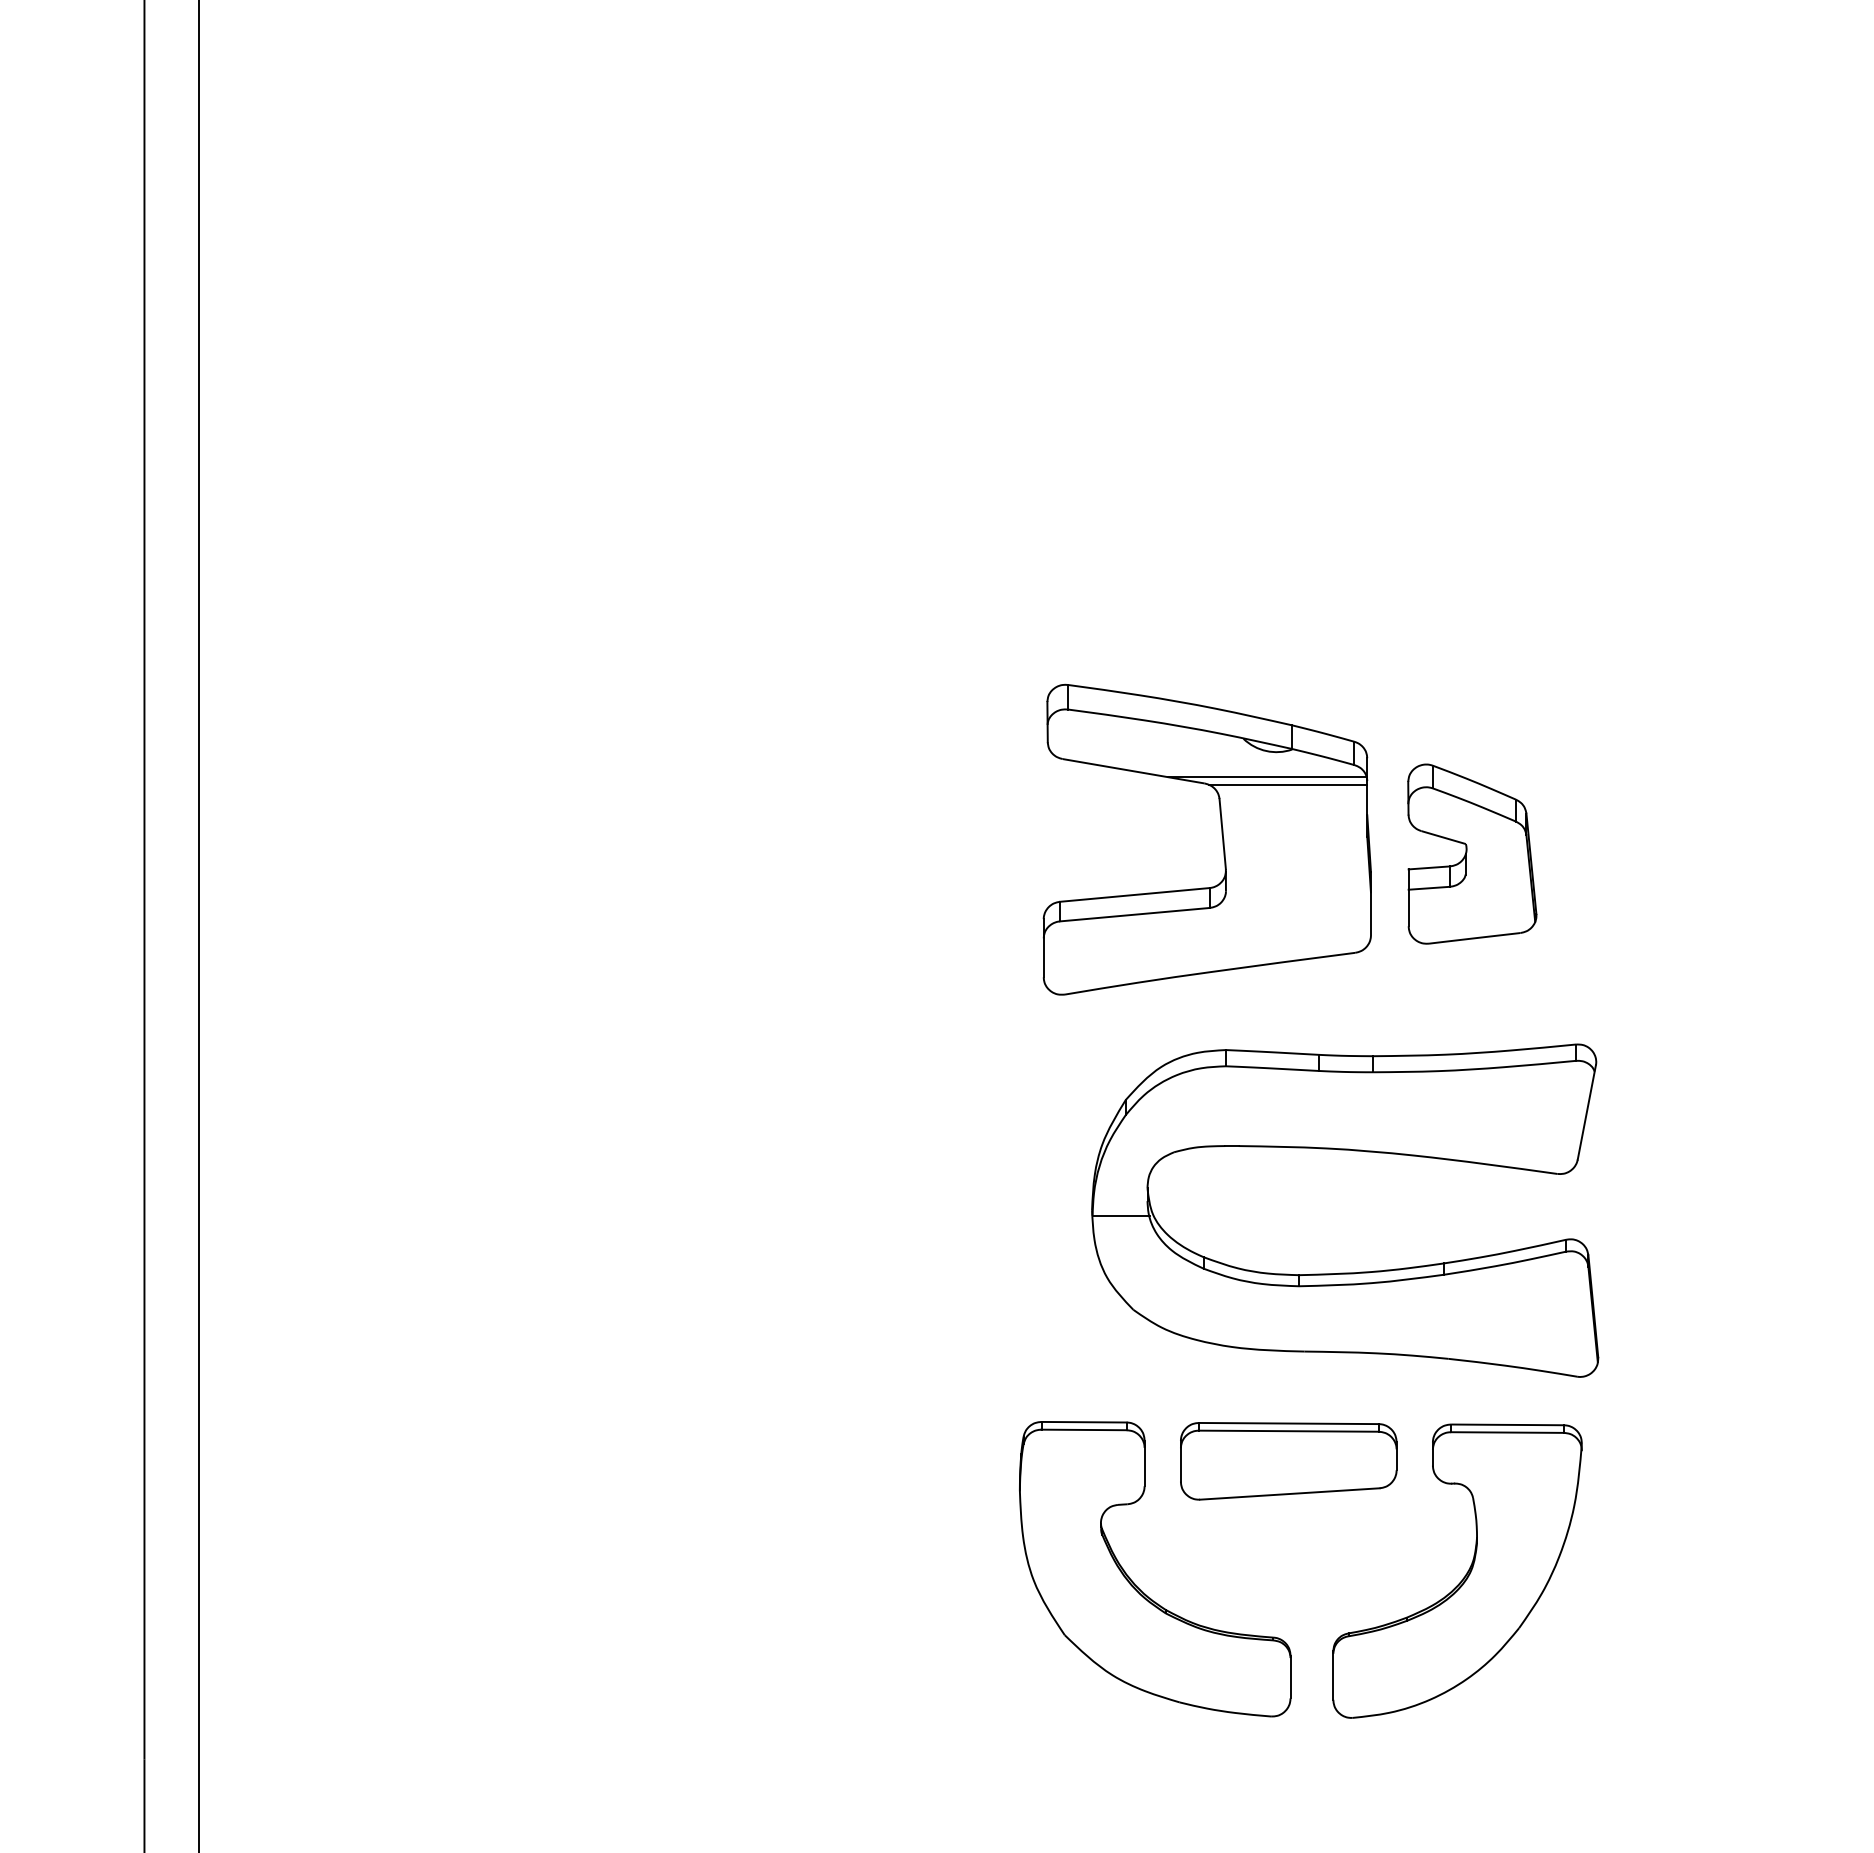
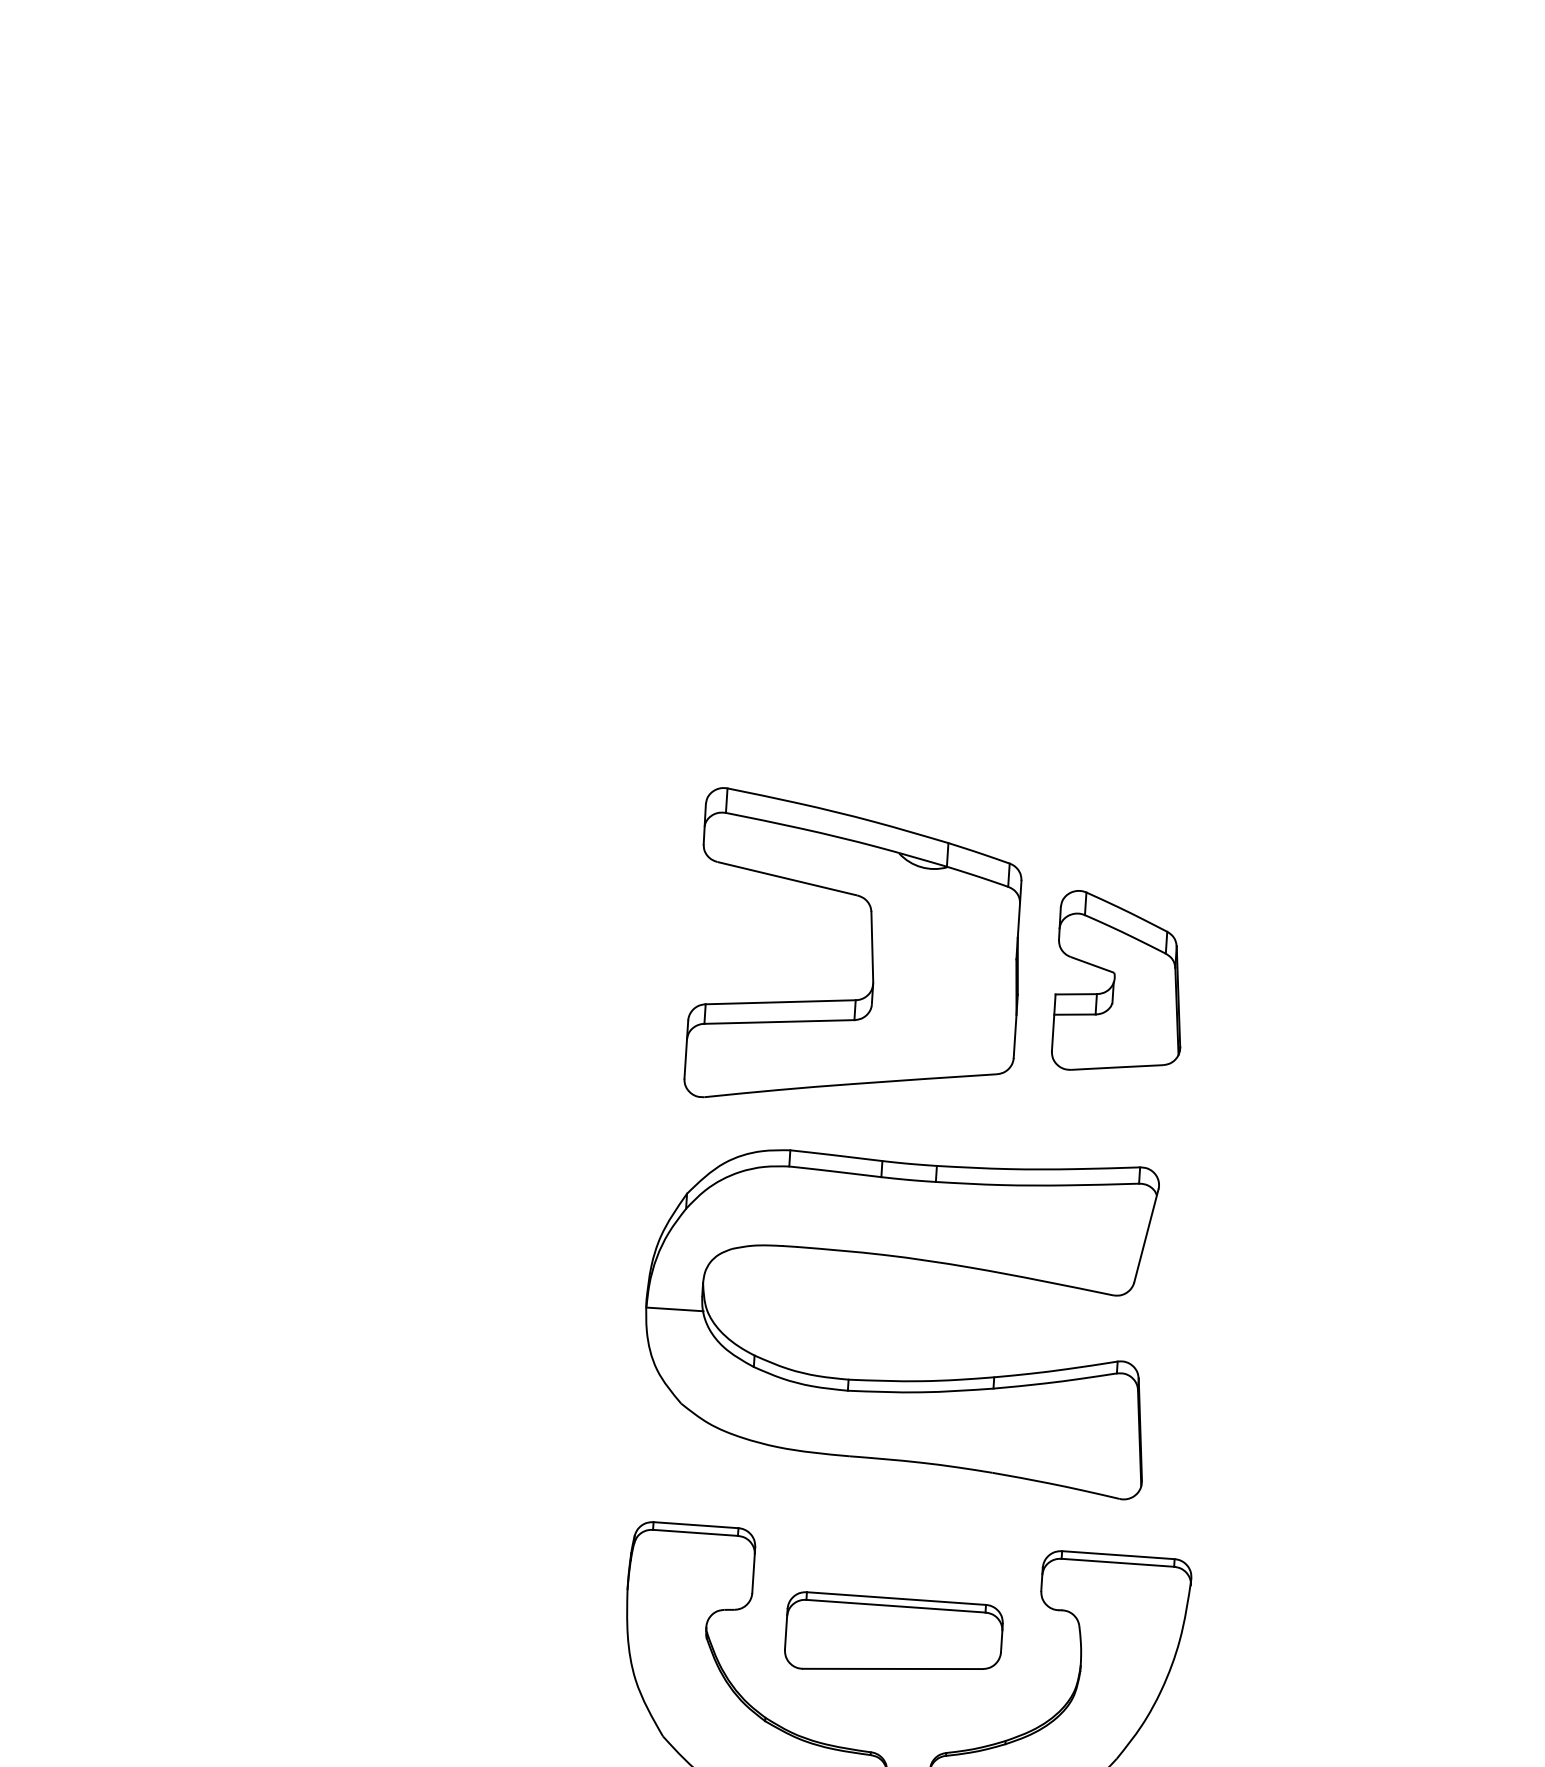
line: (1267, 777) -> (920, 893), removed
line: (1287, 784) -> (940, 901), removed
part: (1354, 1151) -> (912, 1259), moved
part: (1288, 1461) -> (893, 1636), moved

